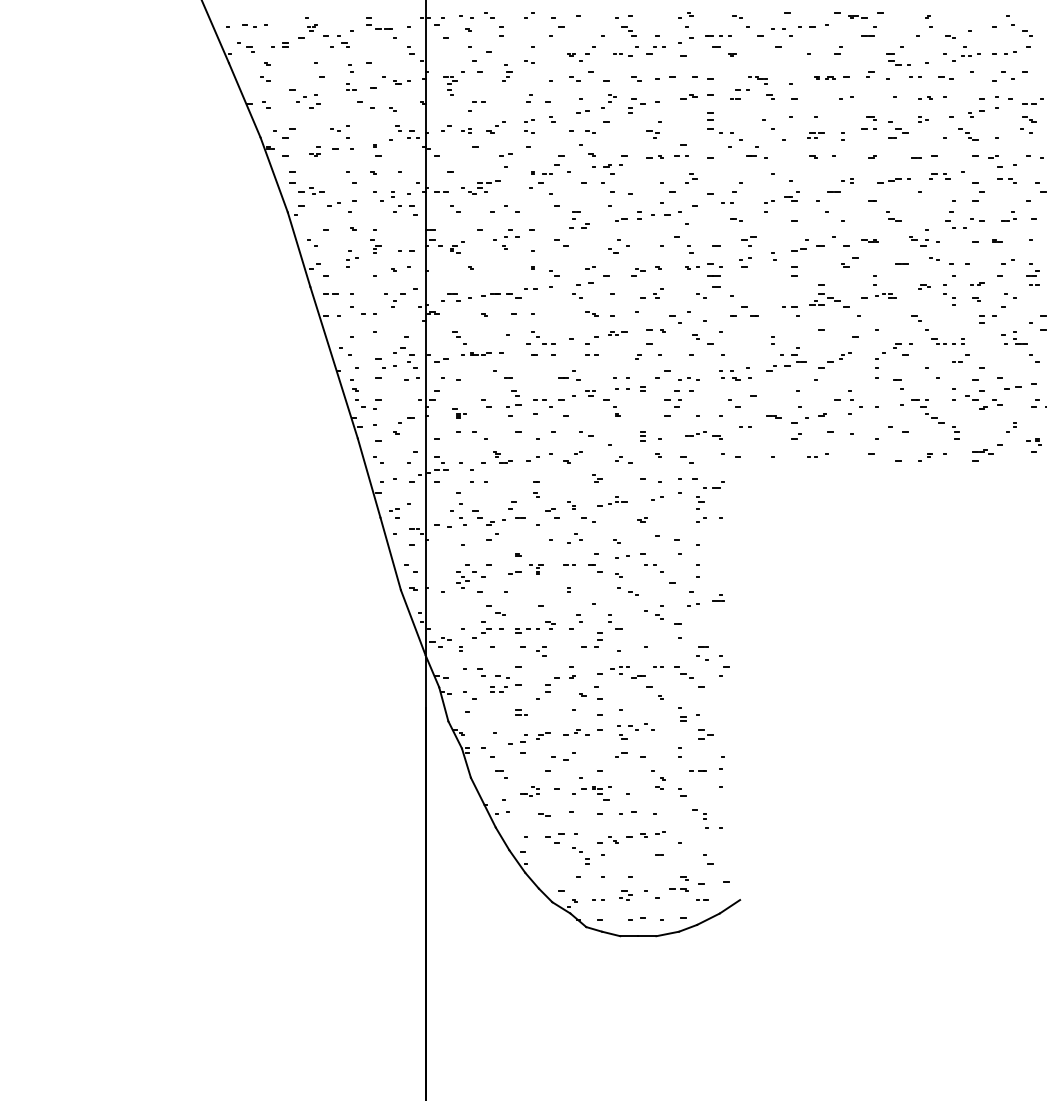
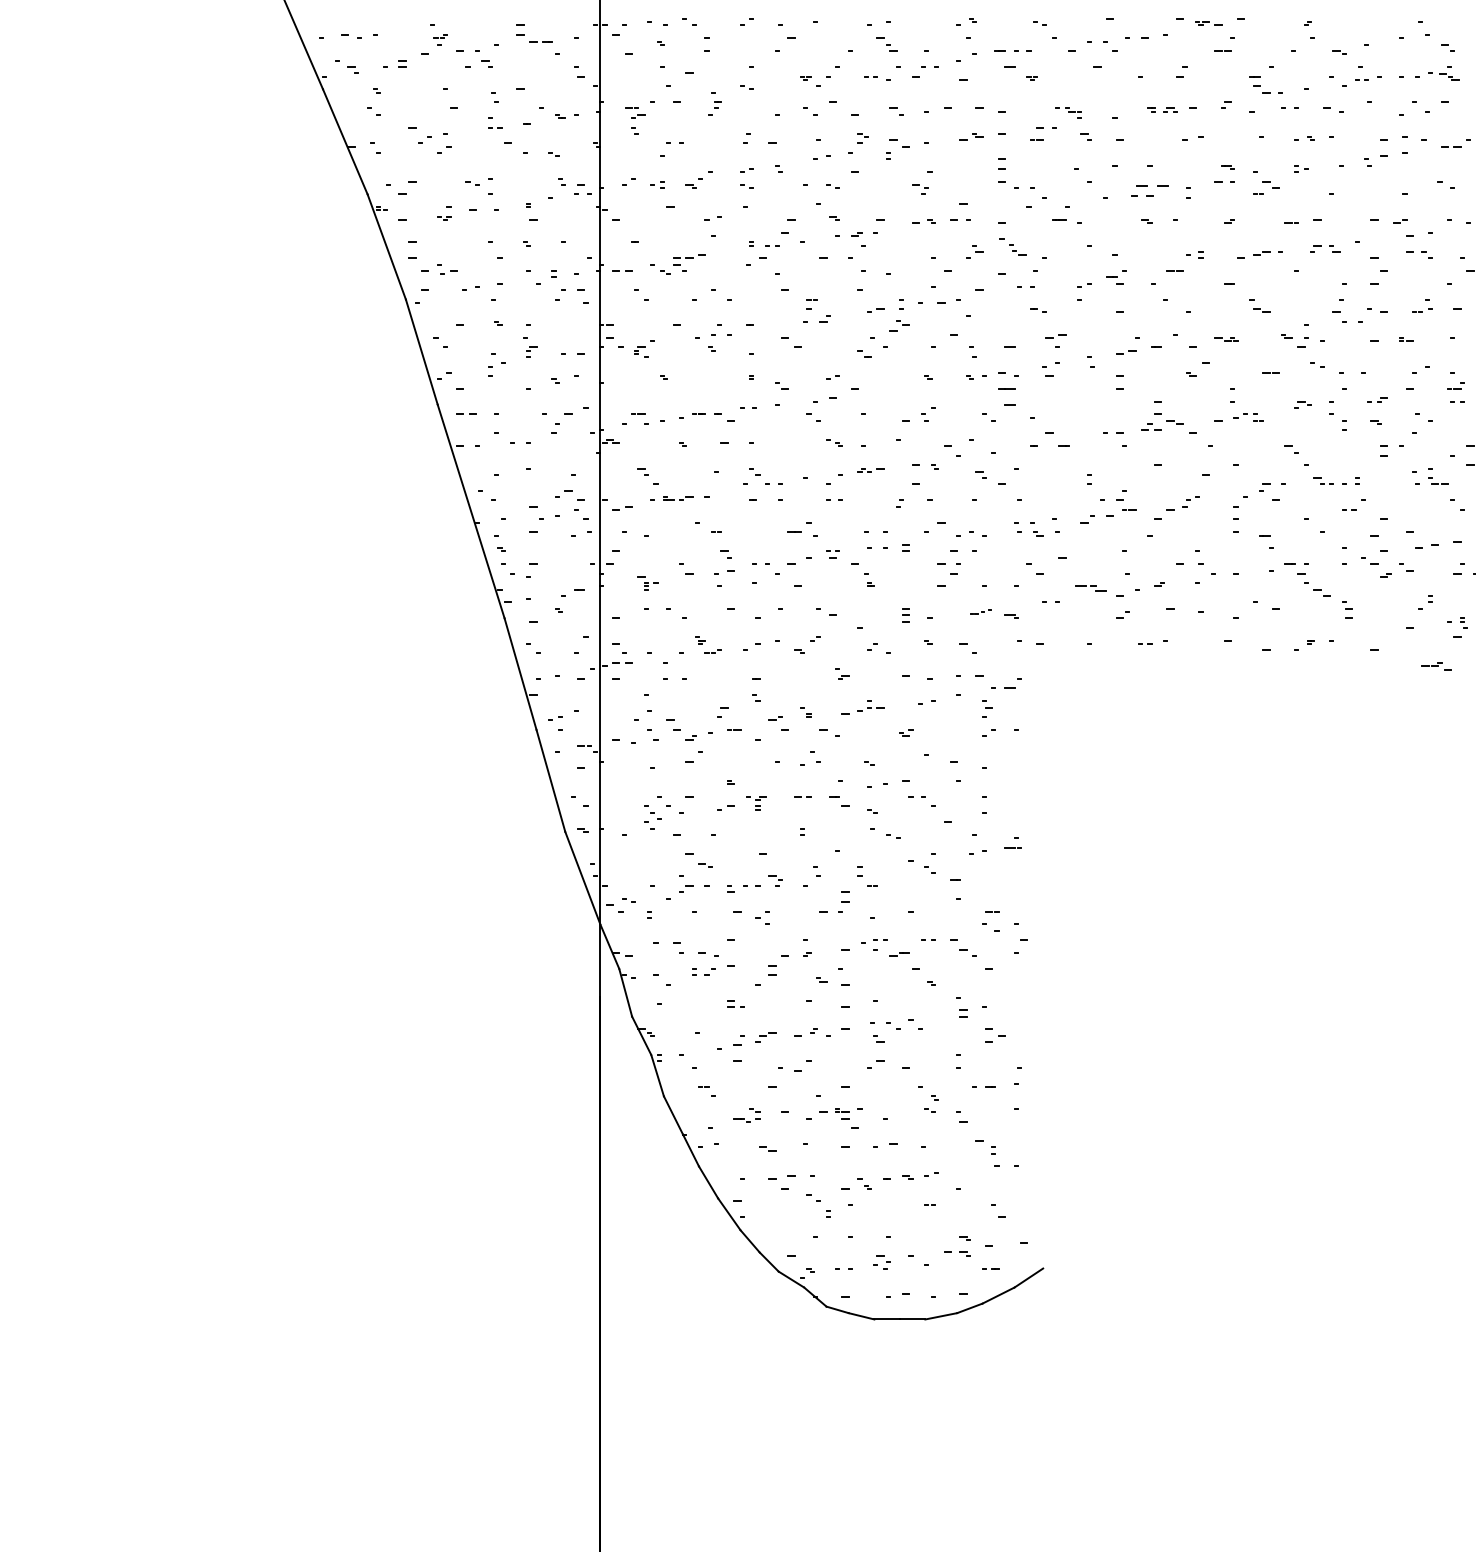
part: (1029, 119) -> (1449, 76), moved
part: (815, 134) -> (1149, 190), size x1.6
part: (968, 134) -> (1012, 246), moved
part: (638, 271) -> (899, 325), moved
part: (773, 416) -> (1090, 587), size x1.6
part: (695, 433) -> (980, 611), size x0.7
part: (983, 452) -> (1436, 666), moved

